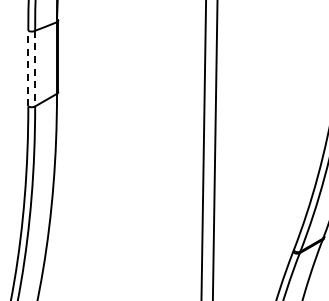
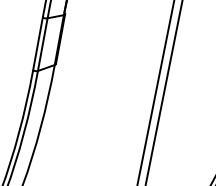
line: (28, 68) -> (38, 43), dashed -> solid
line: (35, 68) -> (43, 44), dashed -> solid

